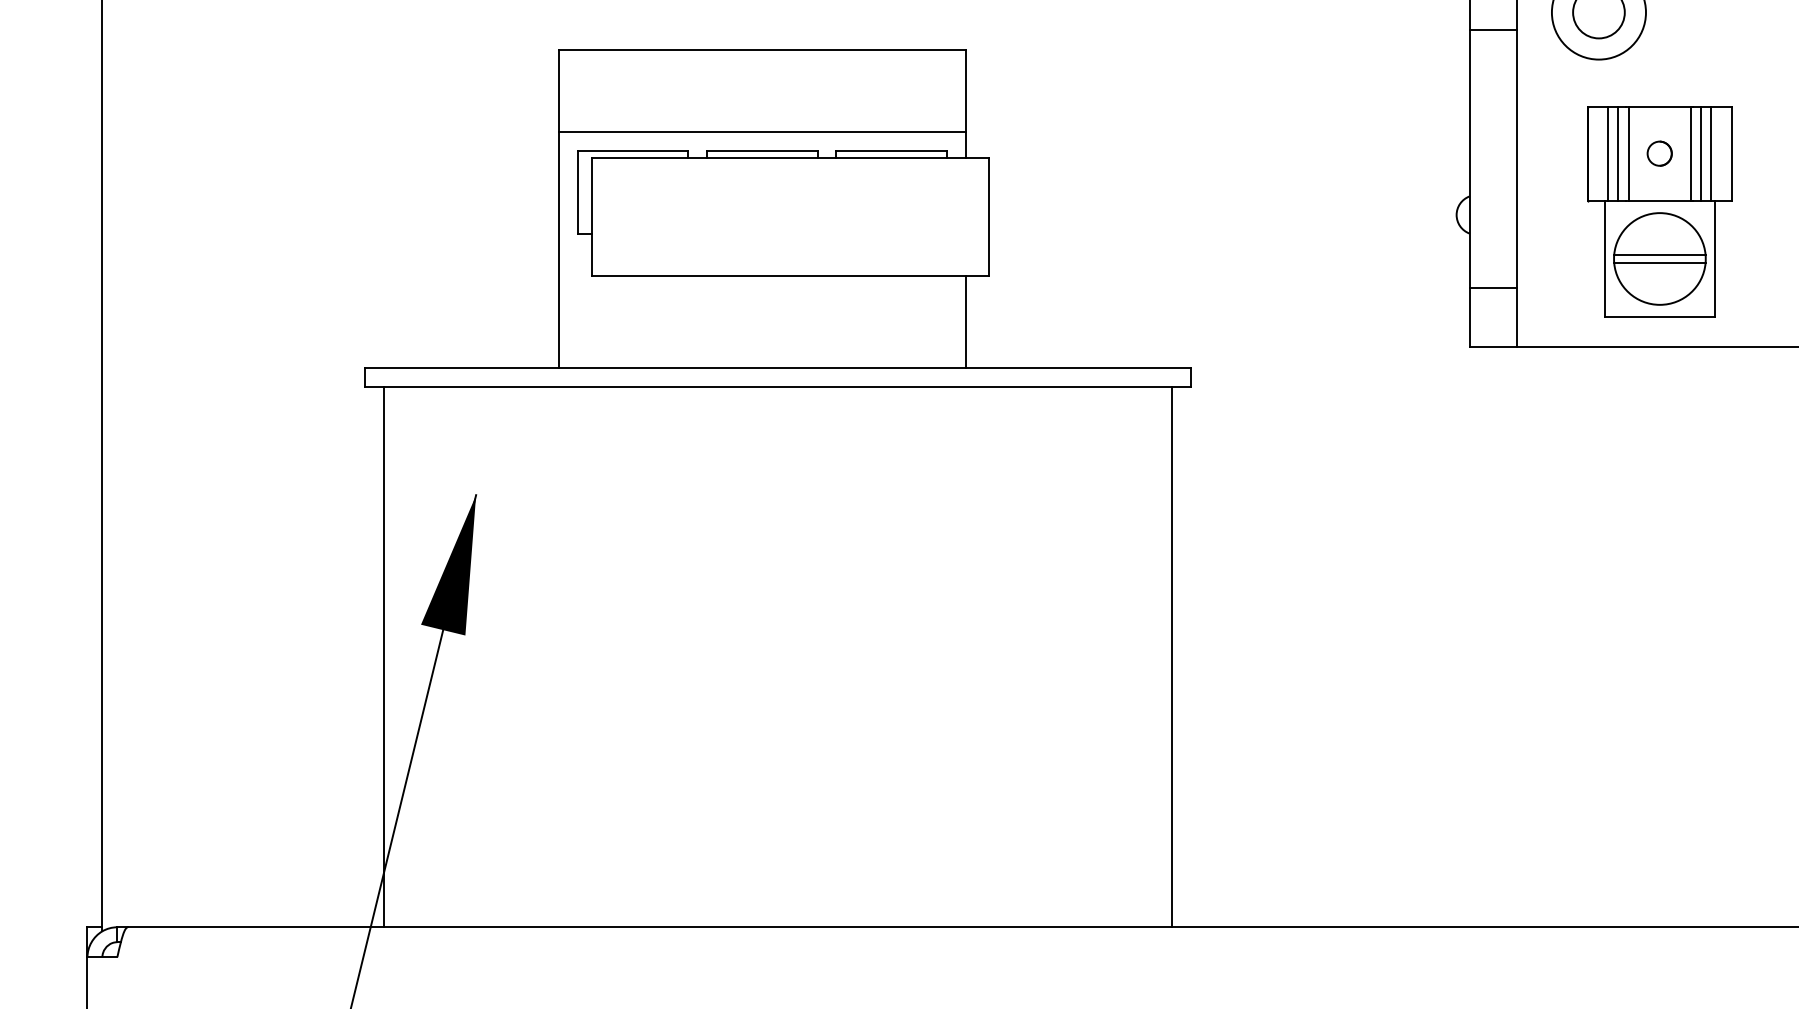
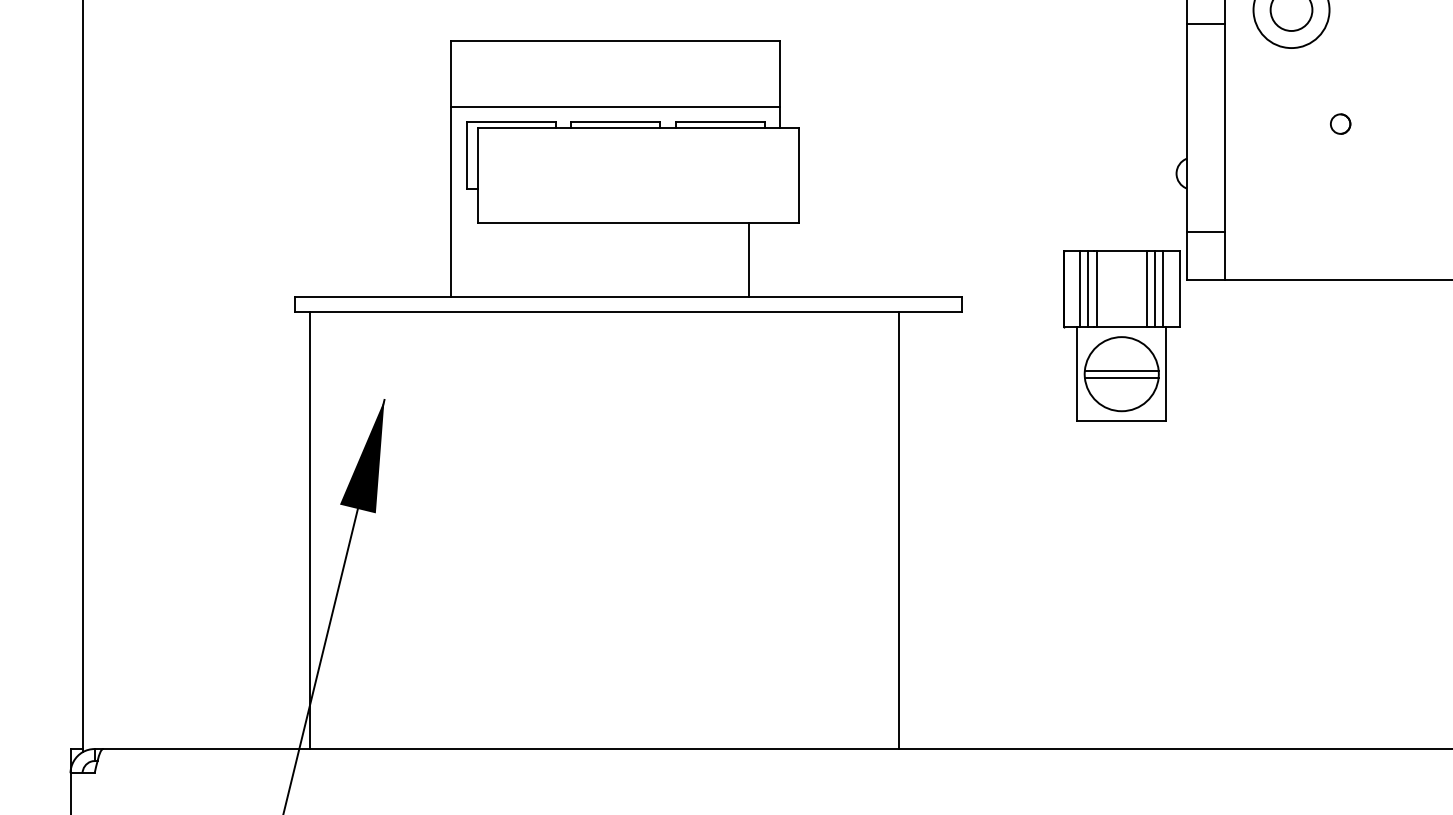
part: (1659, 211) -> (1121, 335), moved
line: (966, 321) -> (749, 259), moved
line: (1171, 656) -> (899, 530), moved

